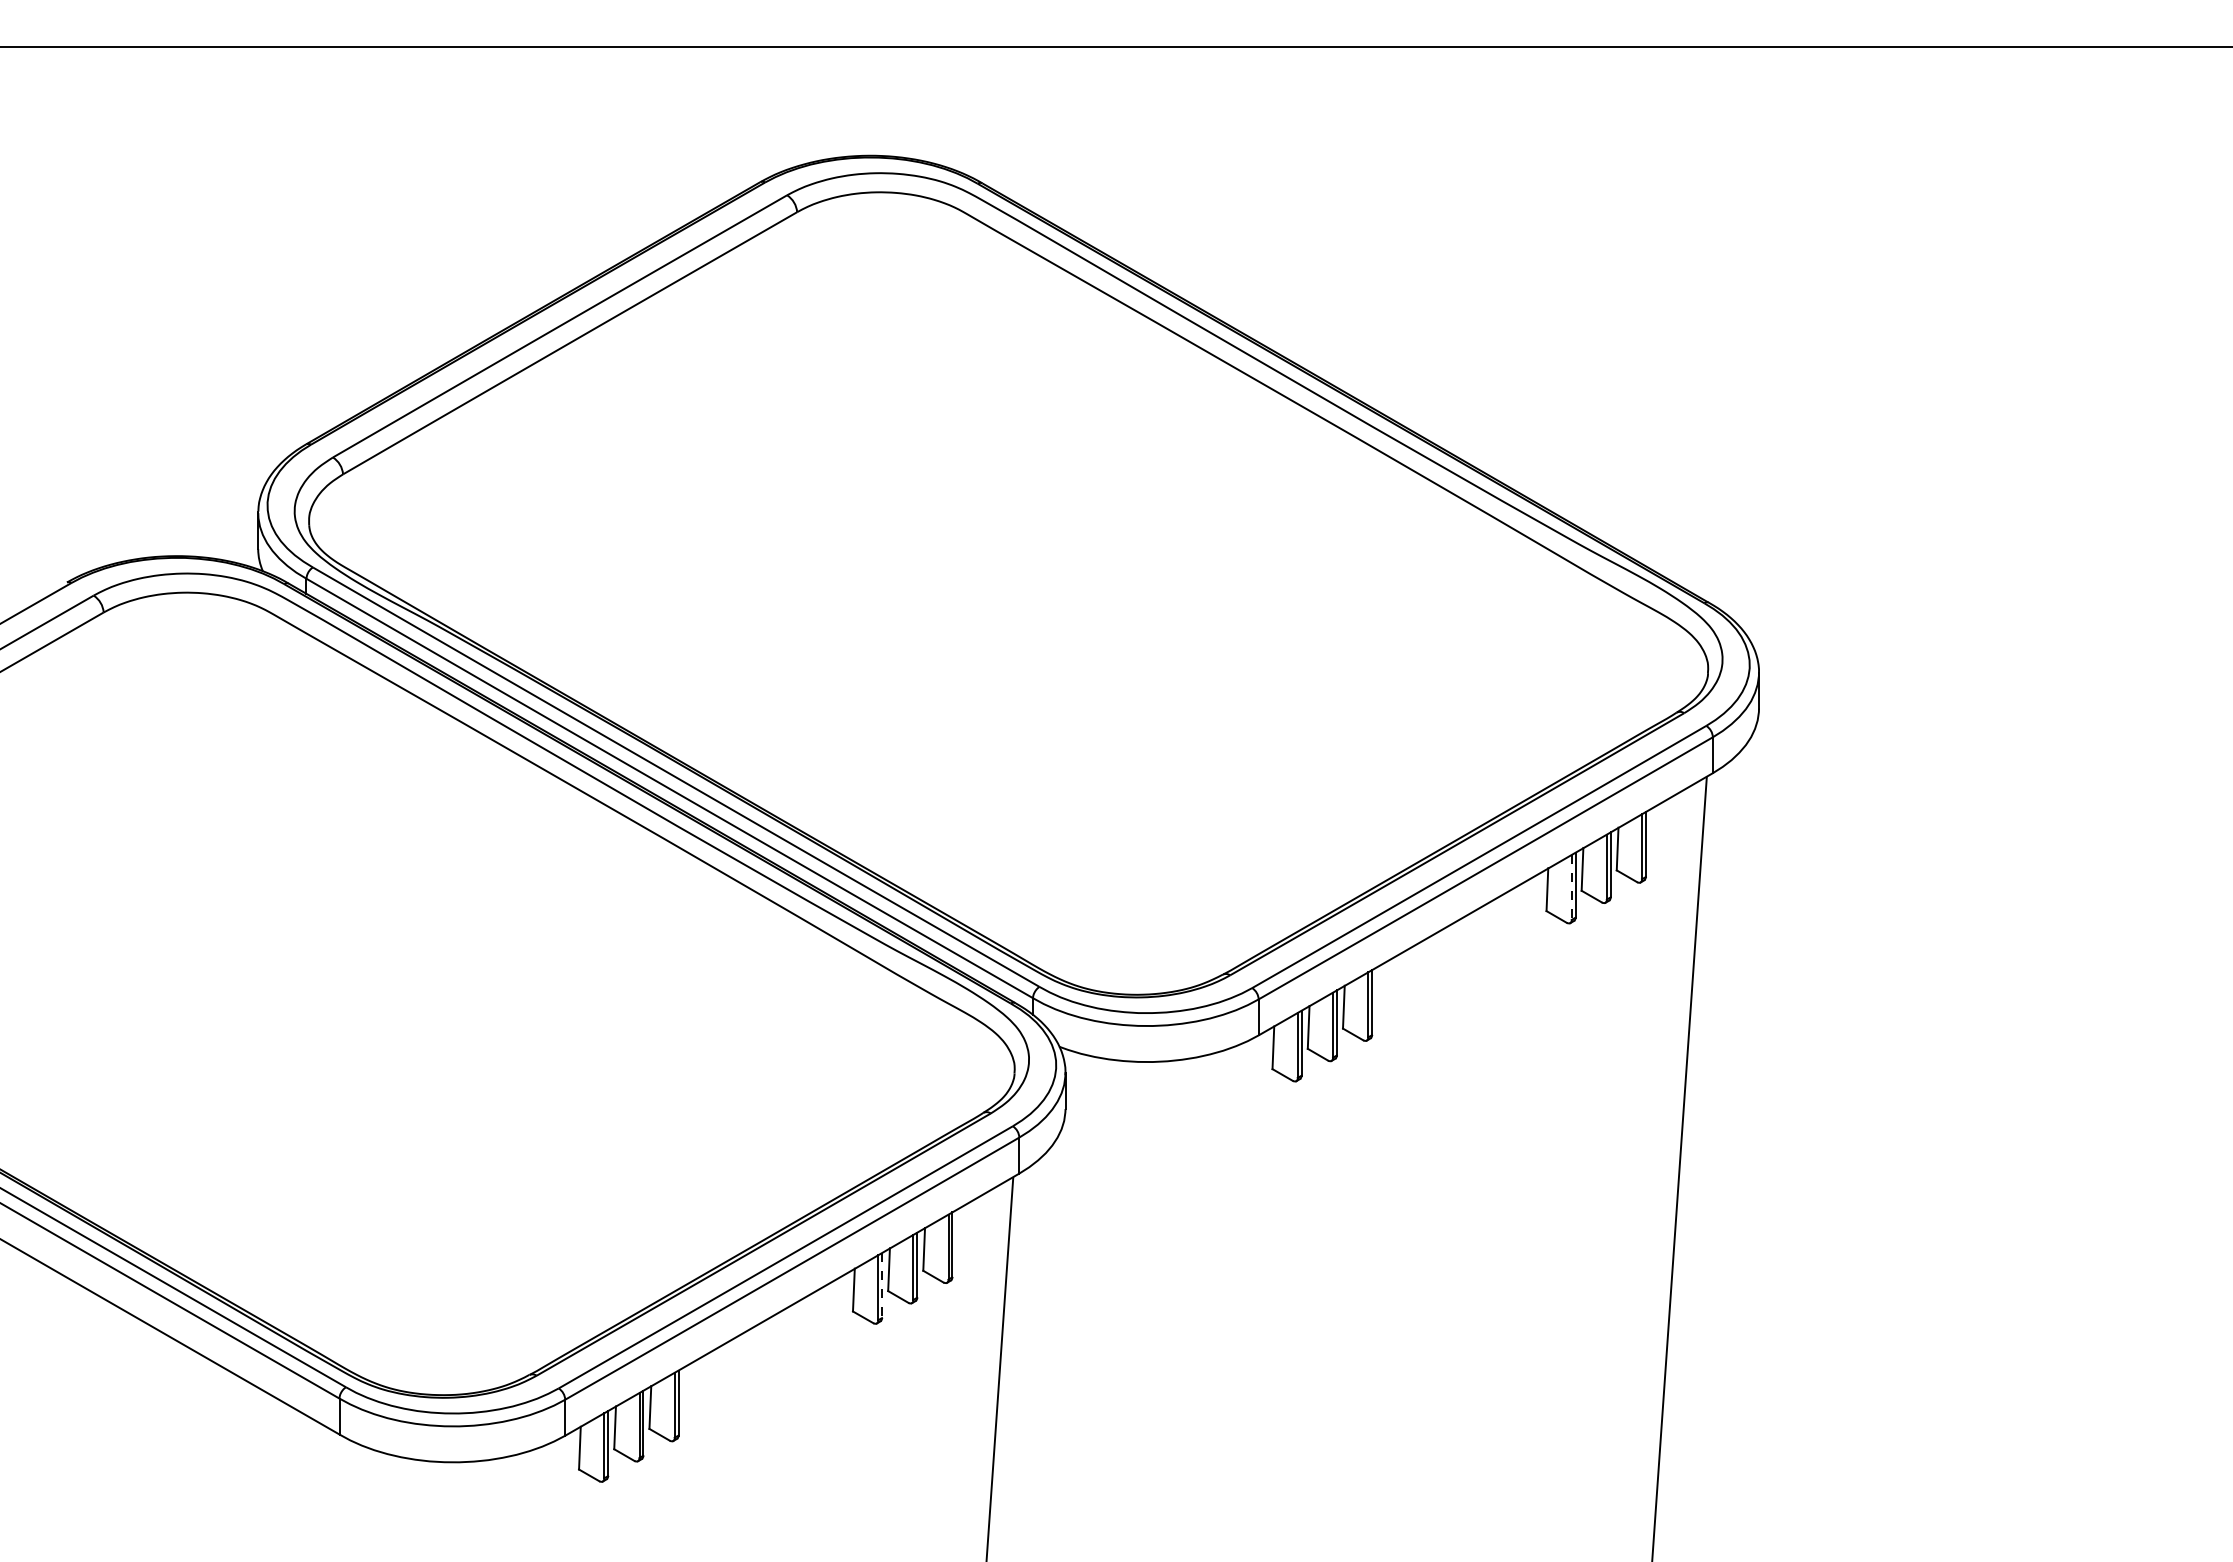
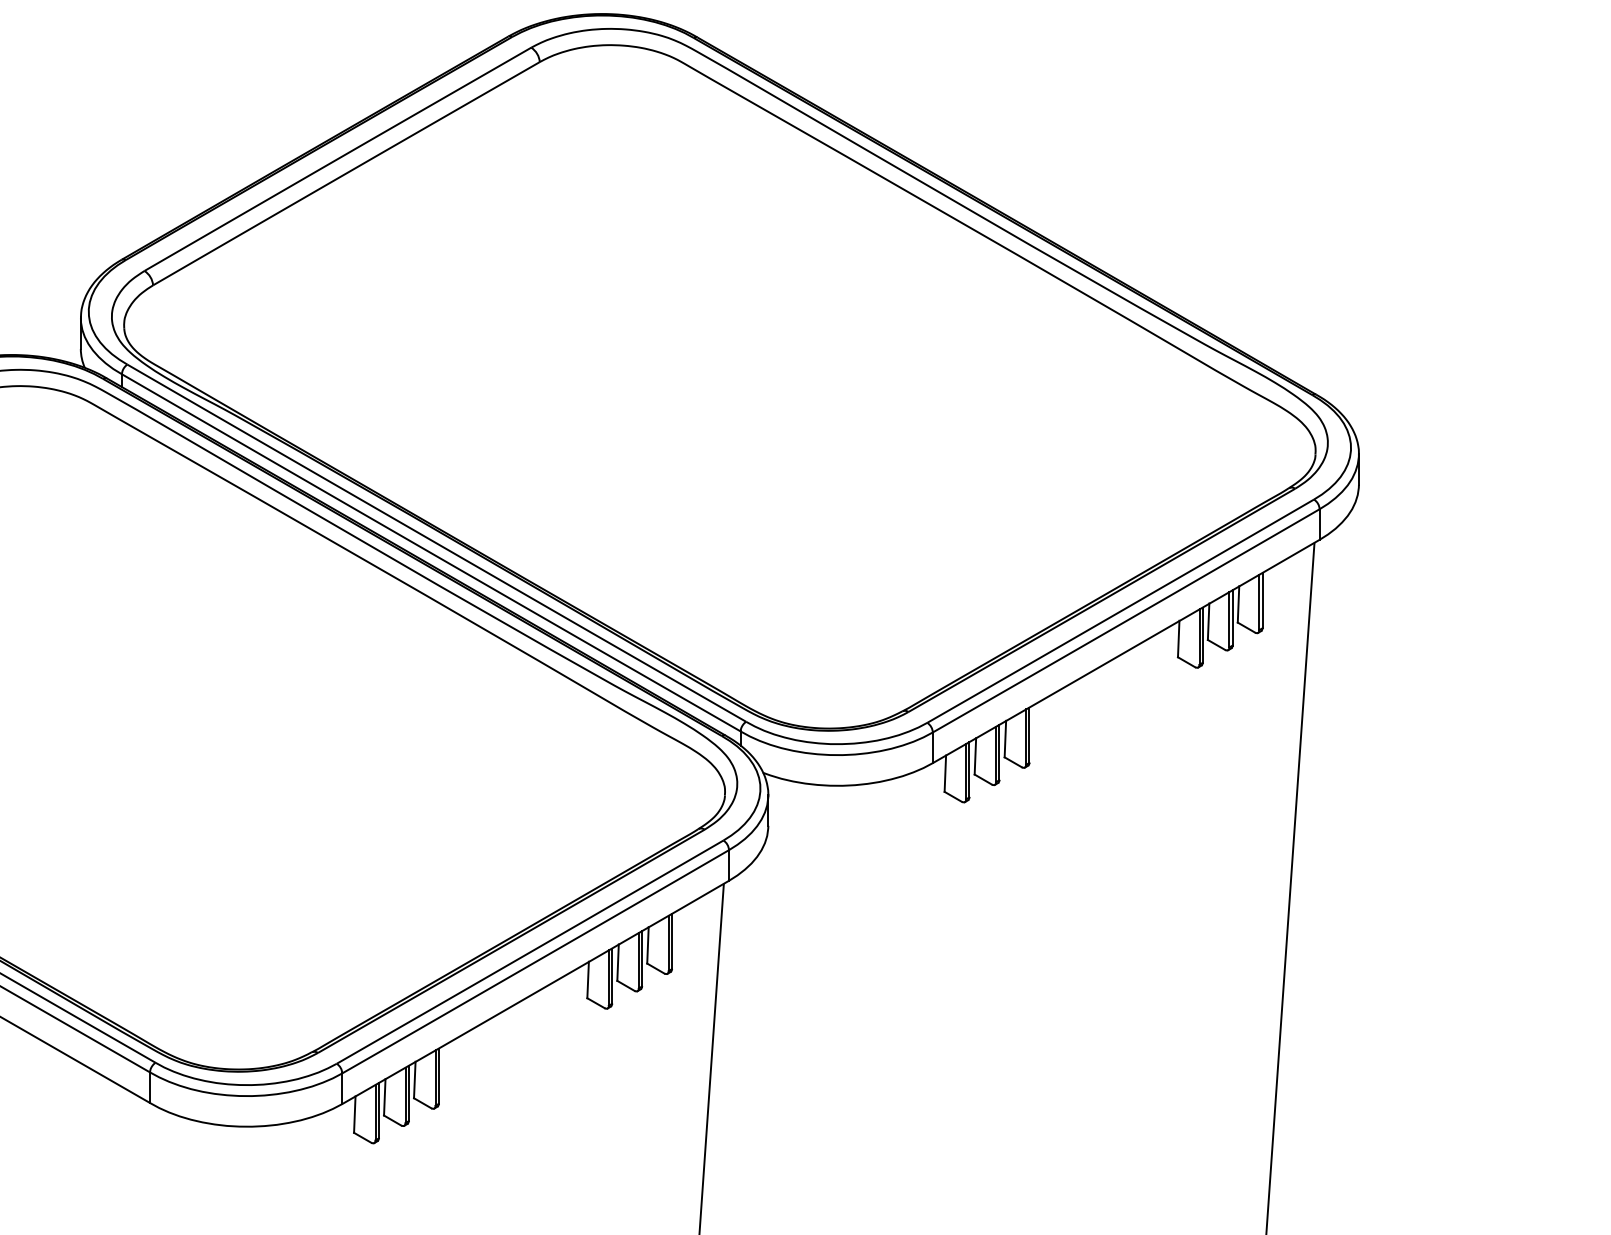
line: (1571, 887) -> (1199, 637), dashed -> solid
line: (882, 1286) -> (612, 976), dashed -> solid

